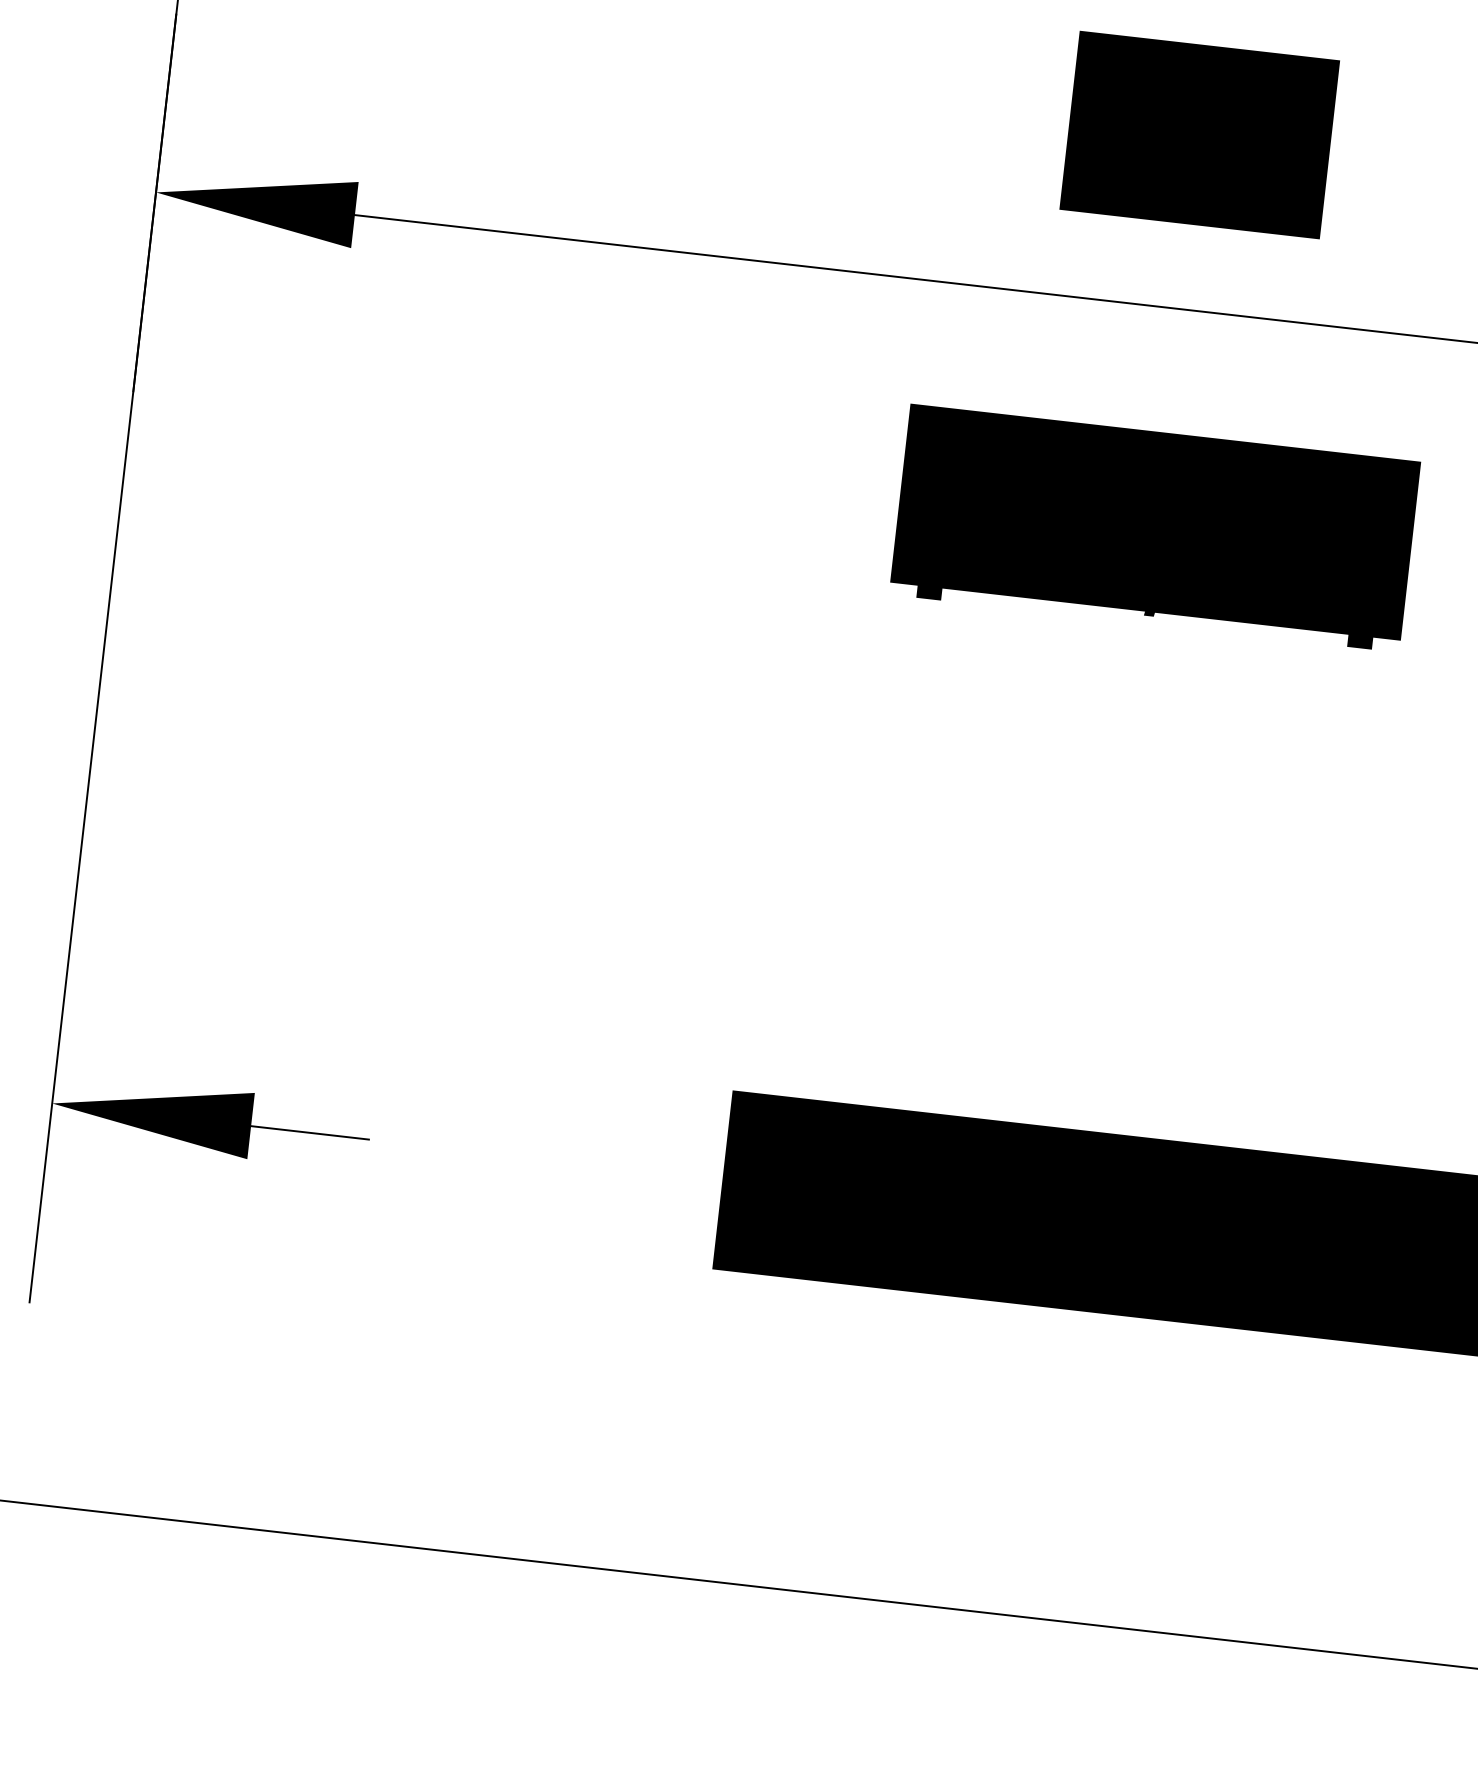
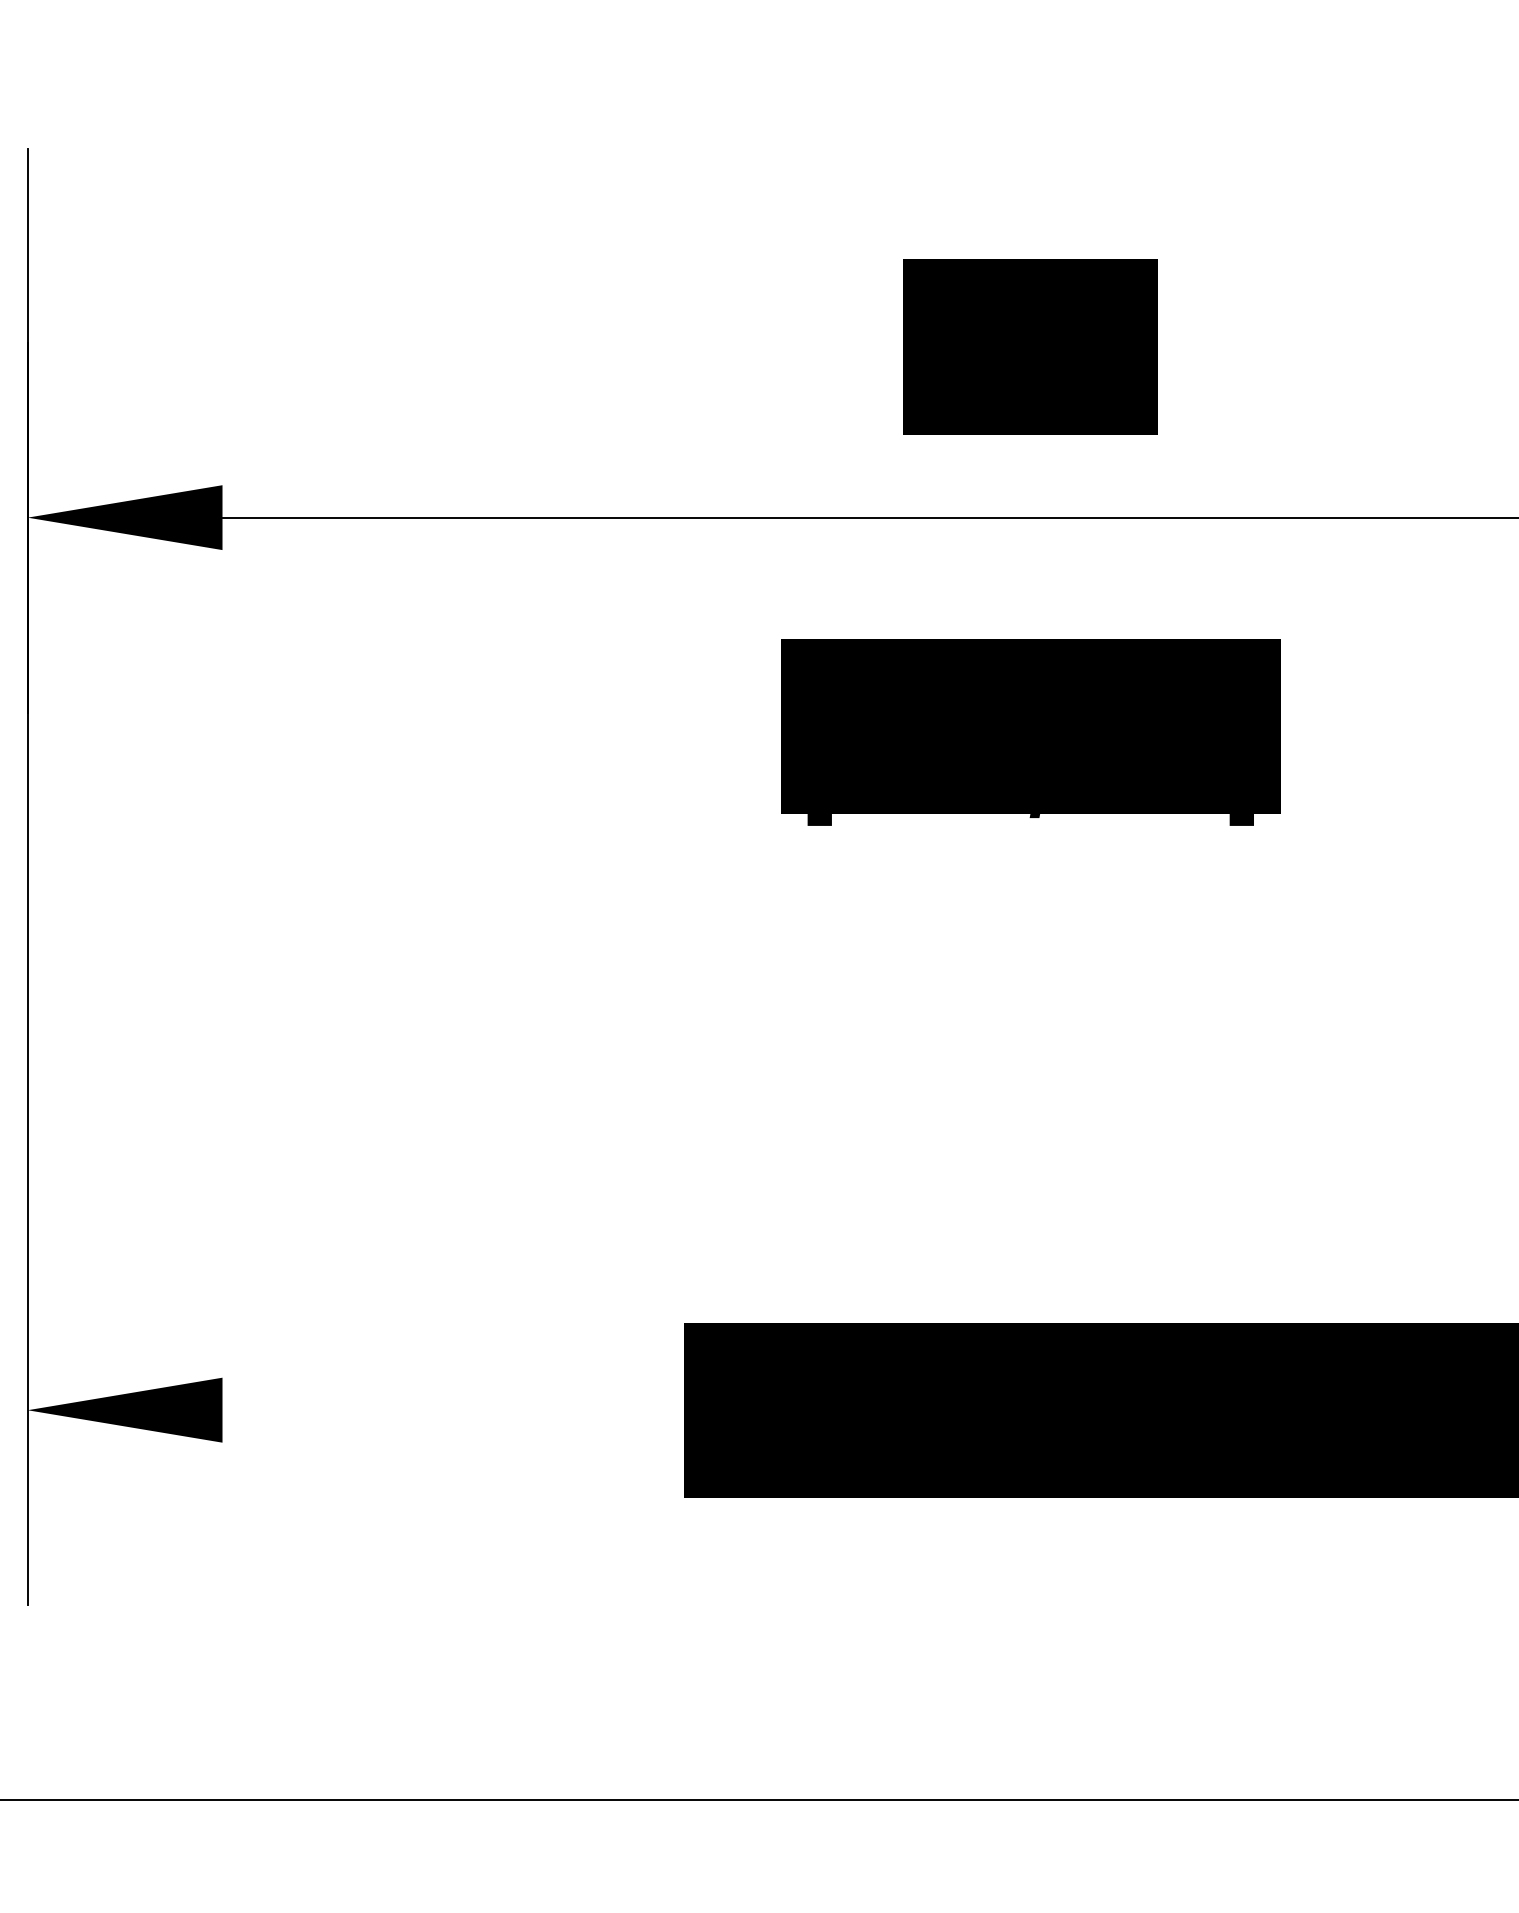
line: (309, 1133) -> (279, 1410), removed

